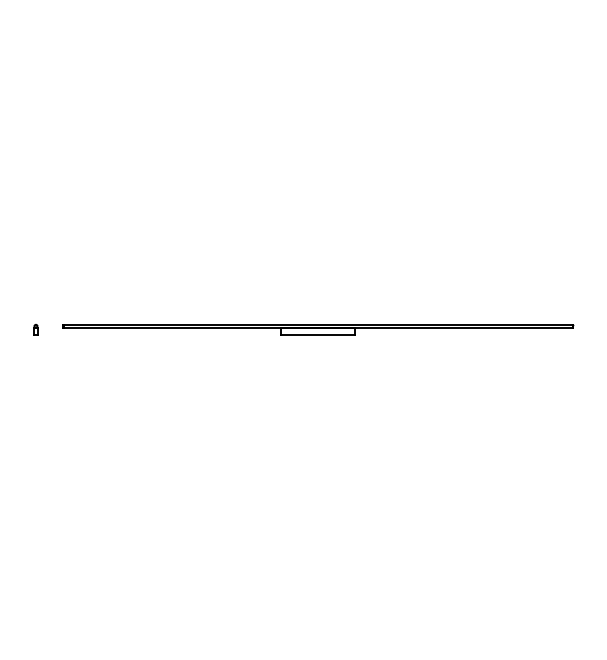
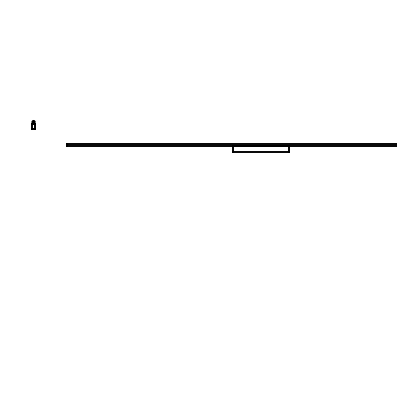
part: (35, 329) -> (33, 124), moved

